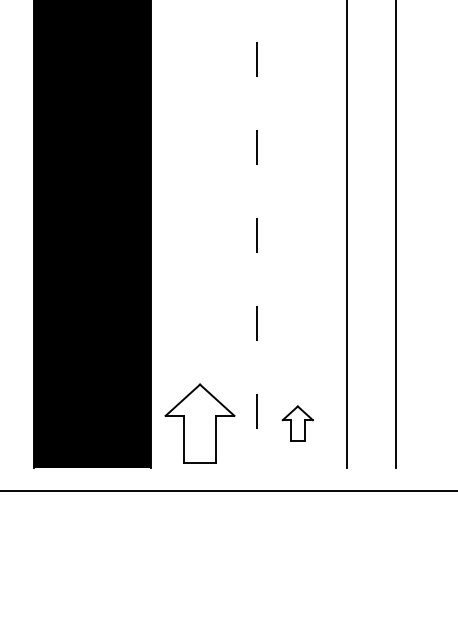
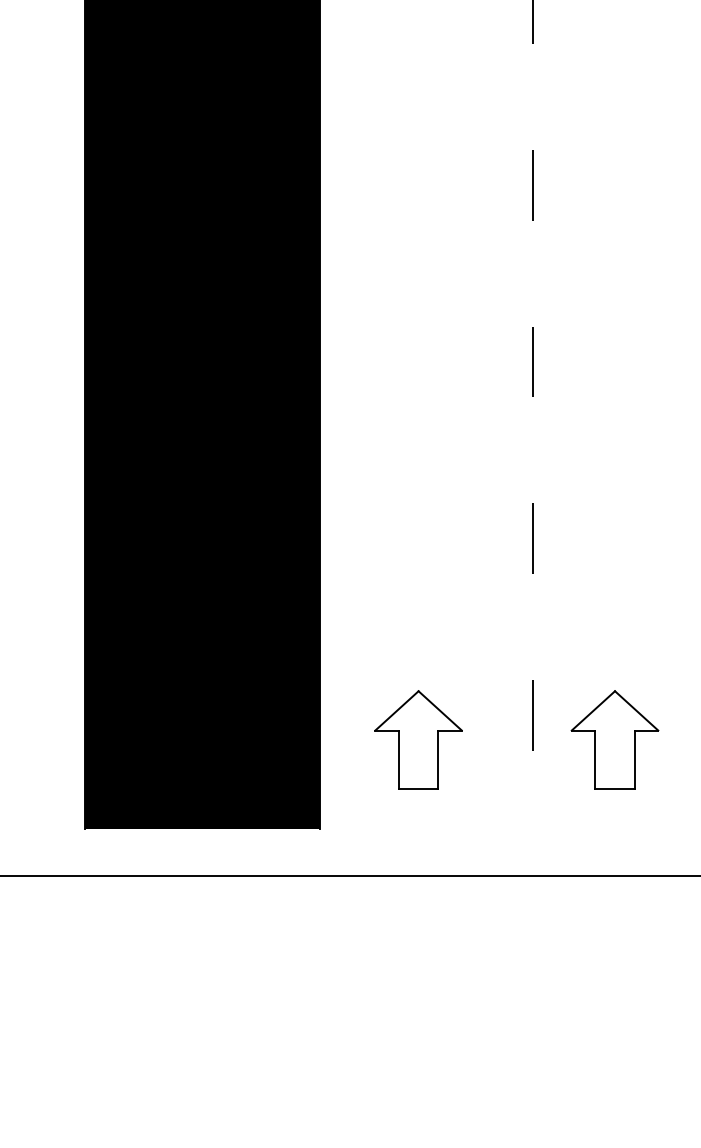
part: (199, 423) -> (417, 740), size x0.62
part: (297, 423) -> (614, 740), size x1.43

